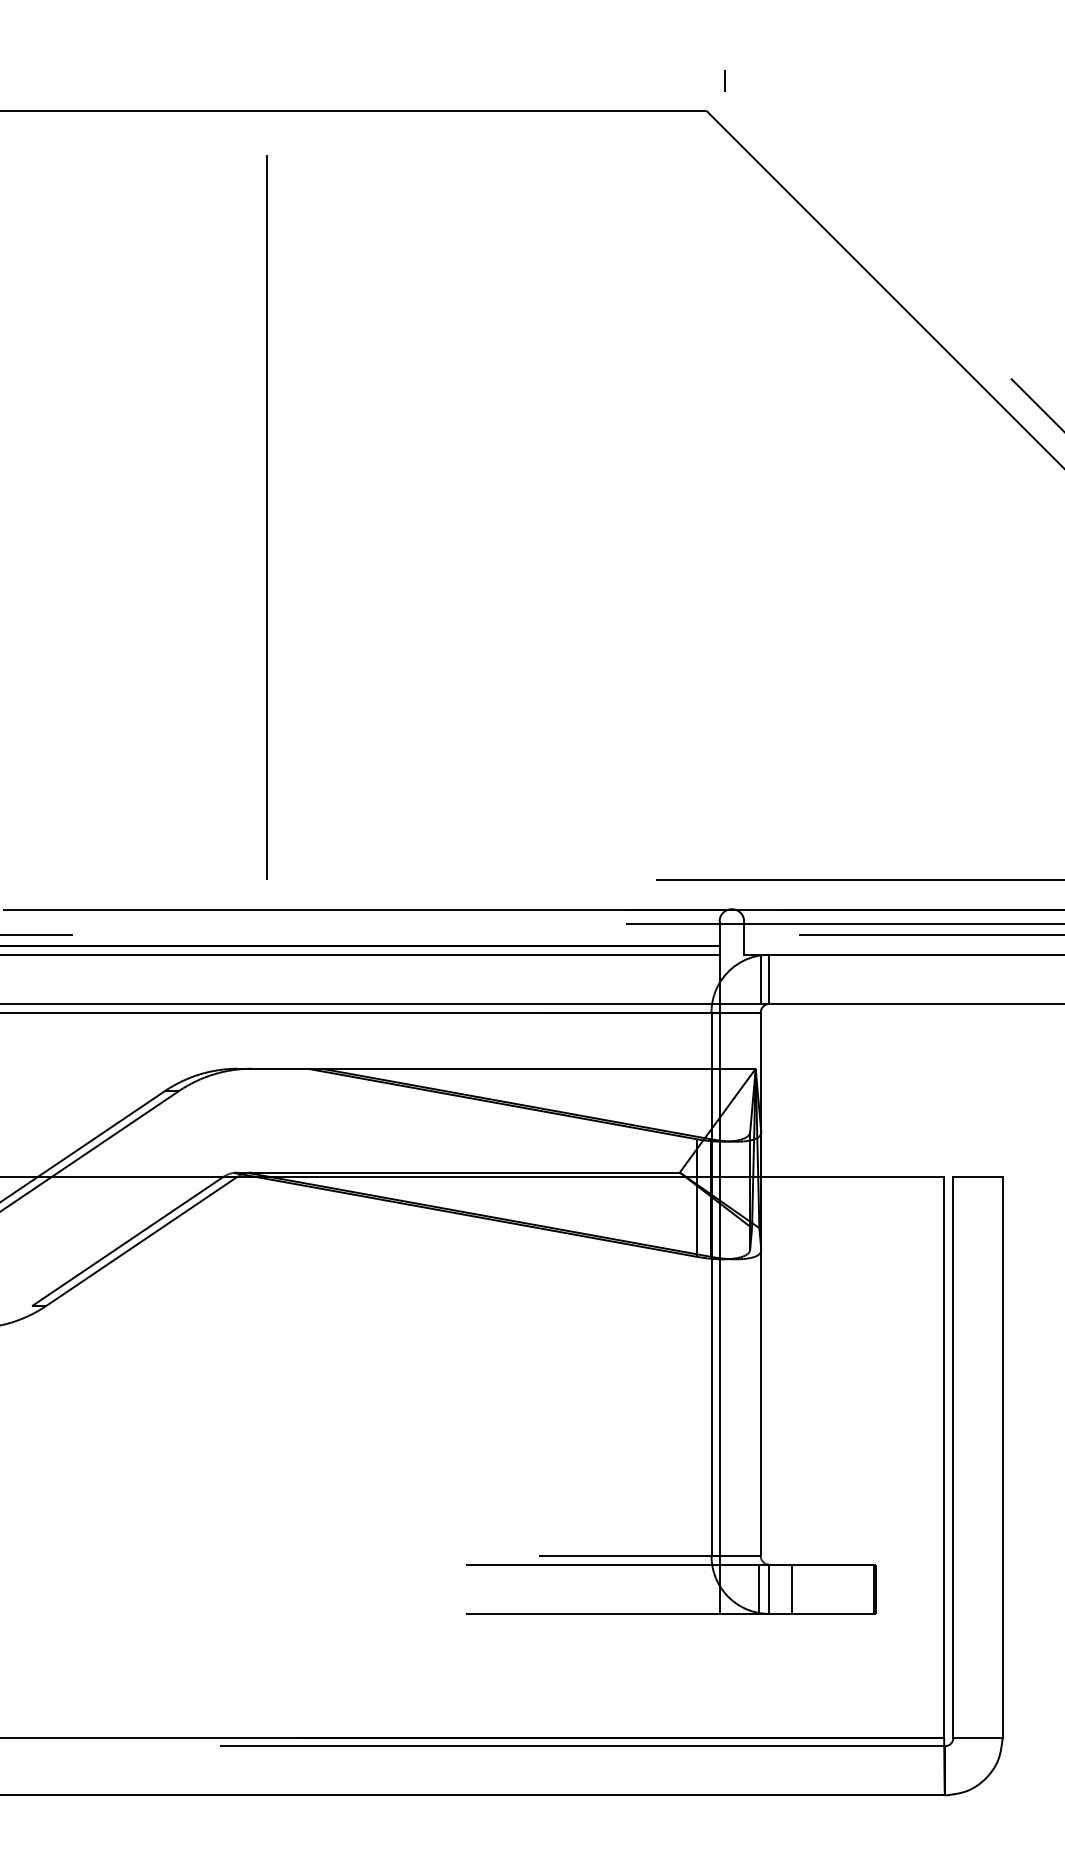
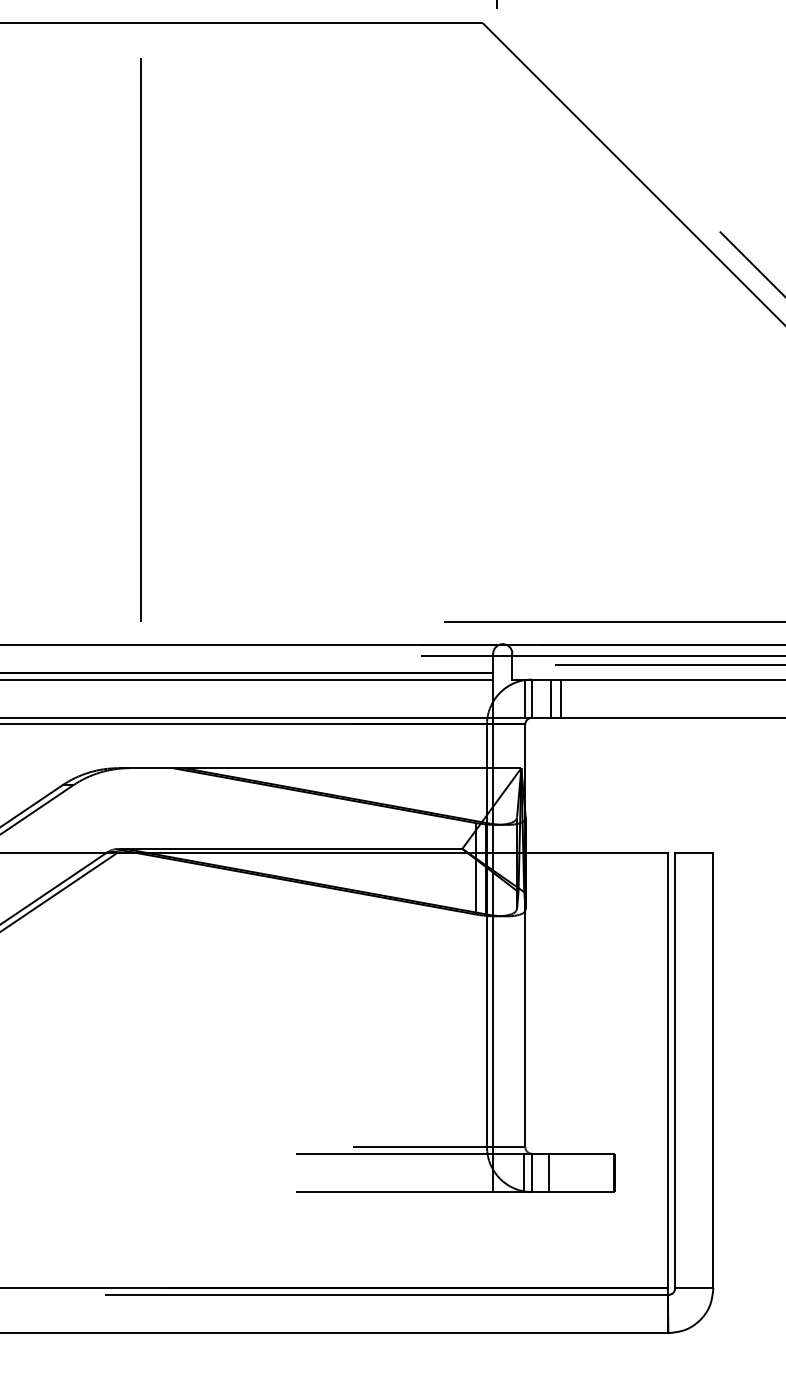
line: (793, 978) -> (550, 698), added
line: (806, 978) -> (560, 698), added

